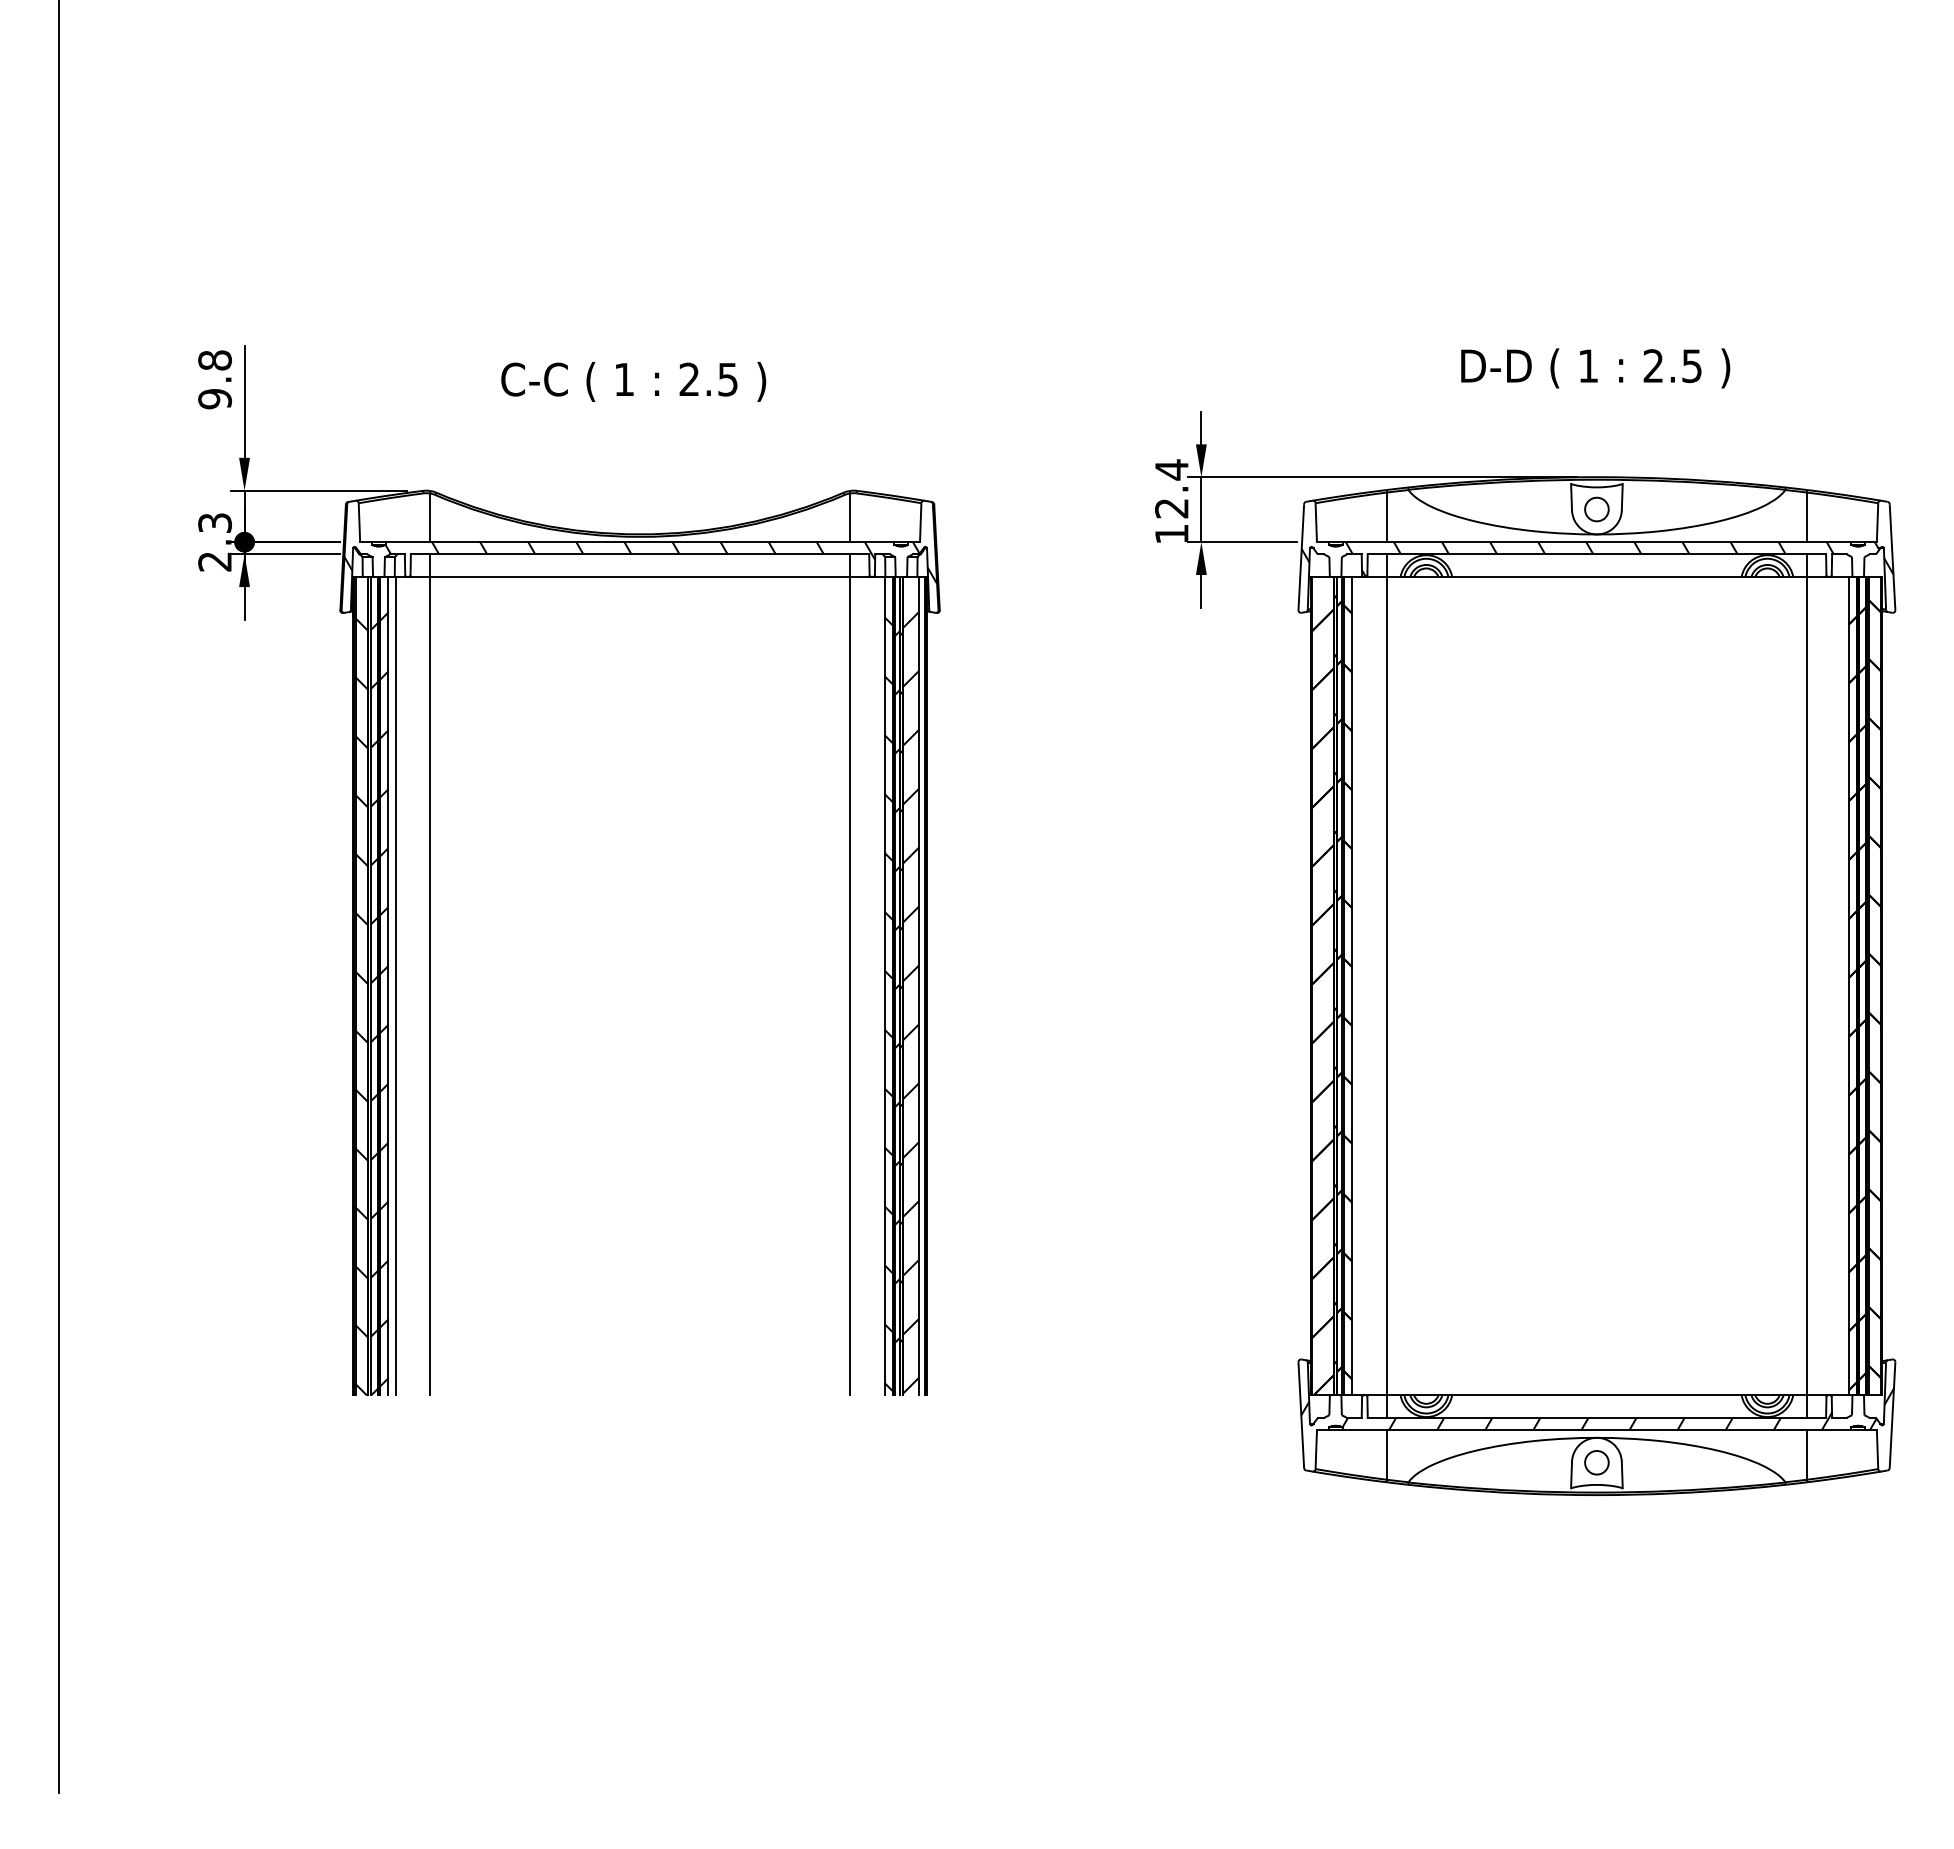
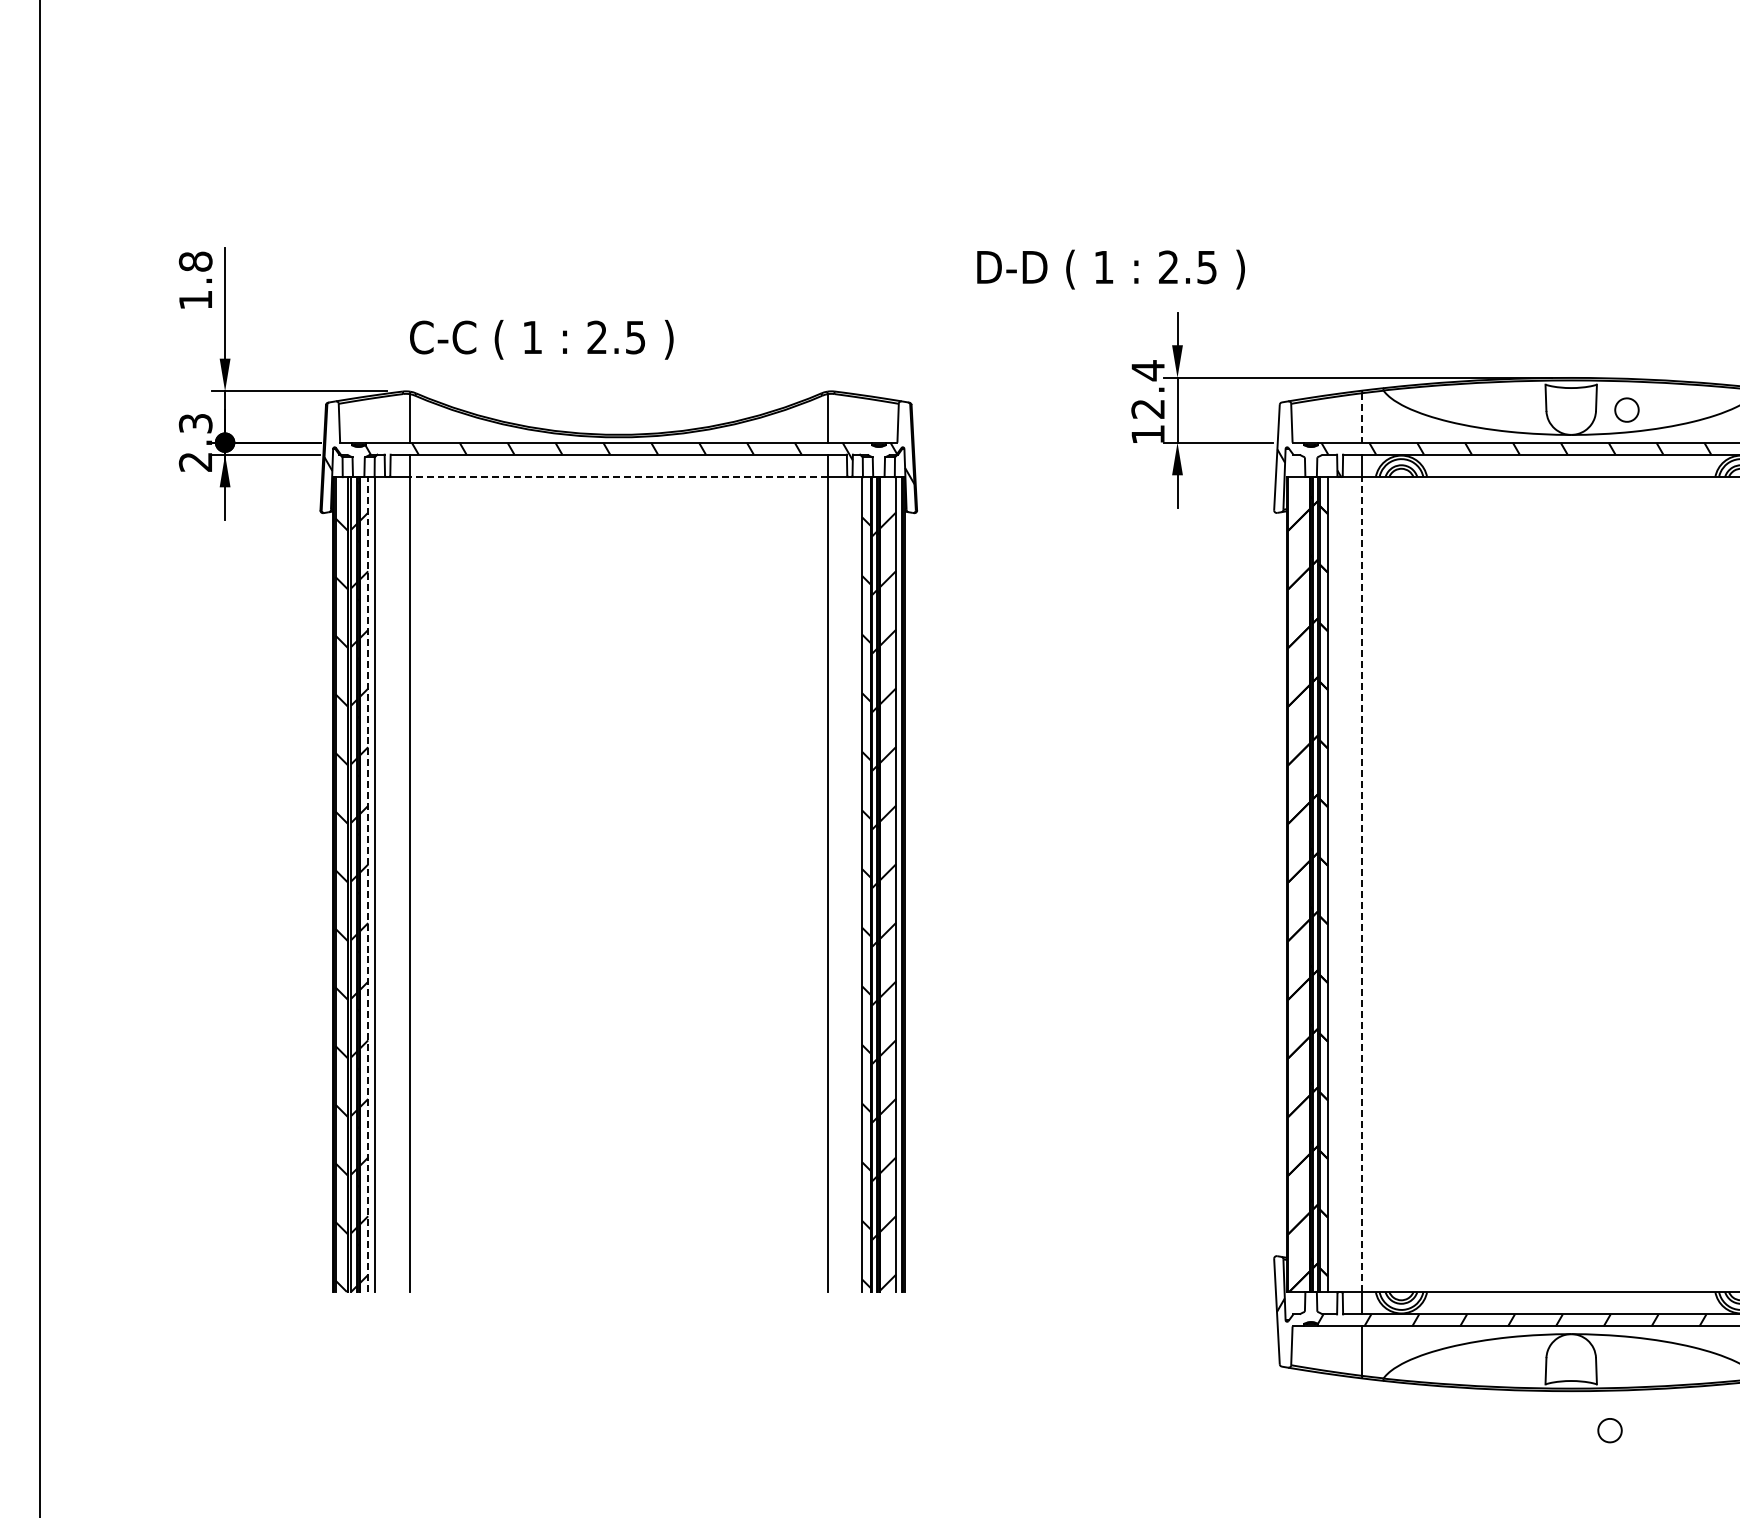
text: (1595, 368) -> (1110, 269), moved
text: (633, 381) -> (541, 339), moved
text: (215, 399) -> (196, 300), 9.8 -> 1.8
part: (1596, 509) -> (1626, 410), moved
line: (1387, 517) -> (1362, 418), solid -> dashed
line: (640, 576) -> (619, 476), solid -> dashed
line: (388, 985) -> (368, 883), solid -> dashed
line: (1387, 985) -> (1362, 883), solid -> dashed
part: (1596, 1462) -> (1609, 1430), moved

